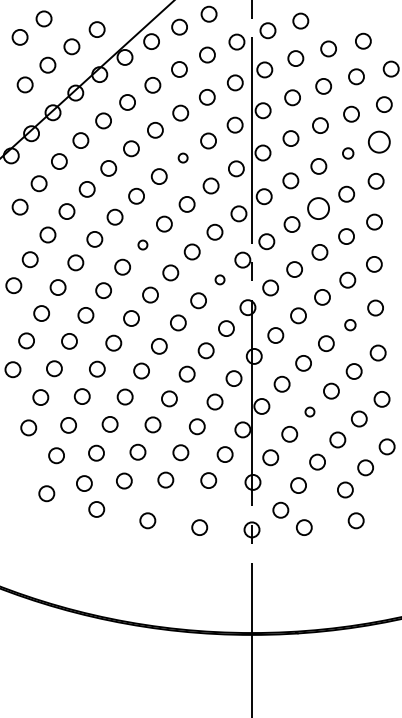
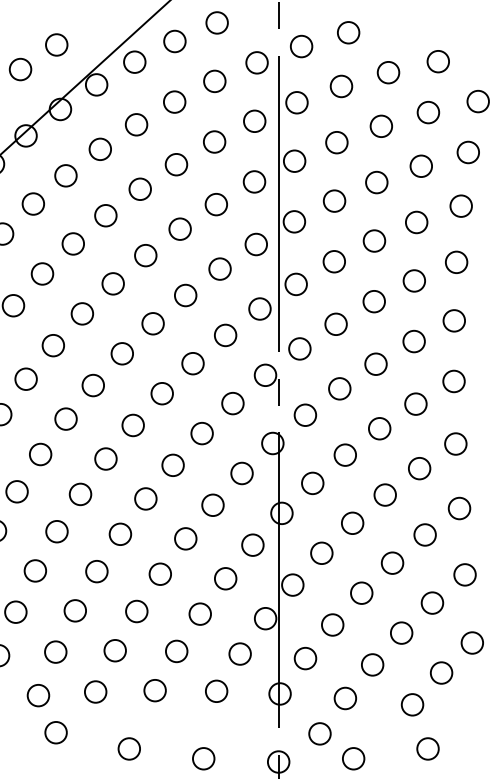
circle: (379, 141) -> (461, 205), size x0.71
circle: (347, 153) -> (415, 222), size x1.43
circle: (182, 157) -> (179, 228), size x1.67
circle: (318, 208) -> (373, 301), size x0.71
circle: (142, 244) -> (121, 352), size x1.67
circle: (219, 279) -> (232, 403), size x1.67
circle: (350, 324) -> (419, 467), size x1.43
circle: (309, 411) -> (361, 592), size x1.67

